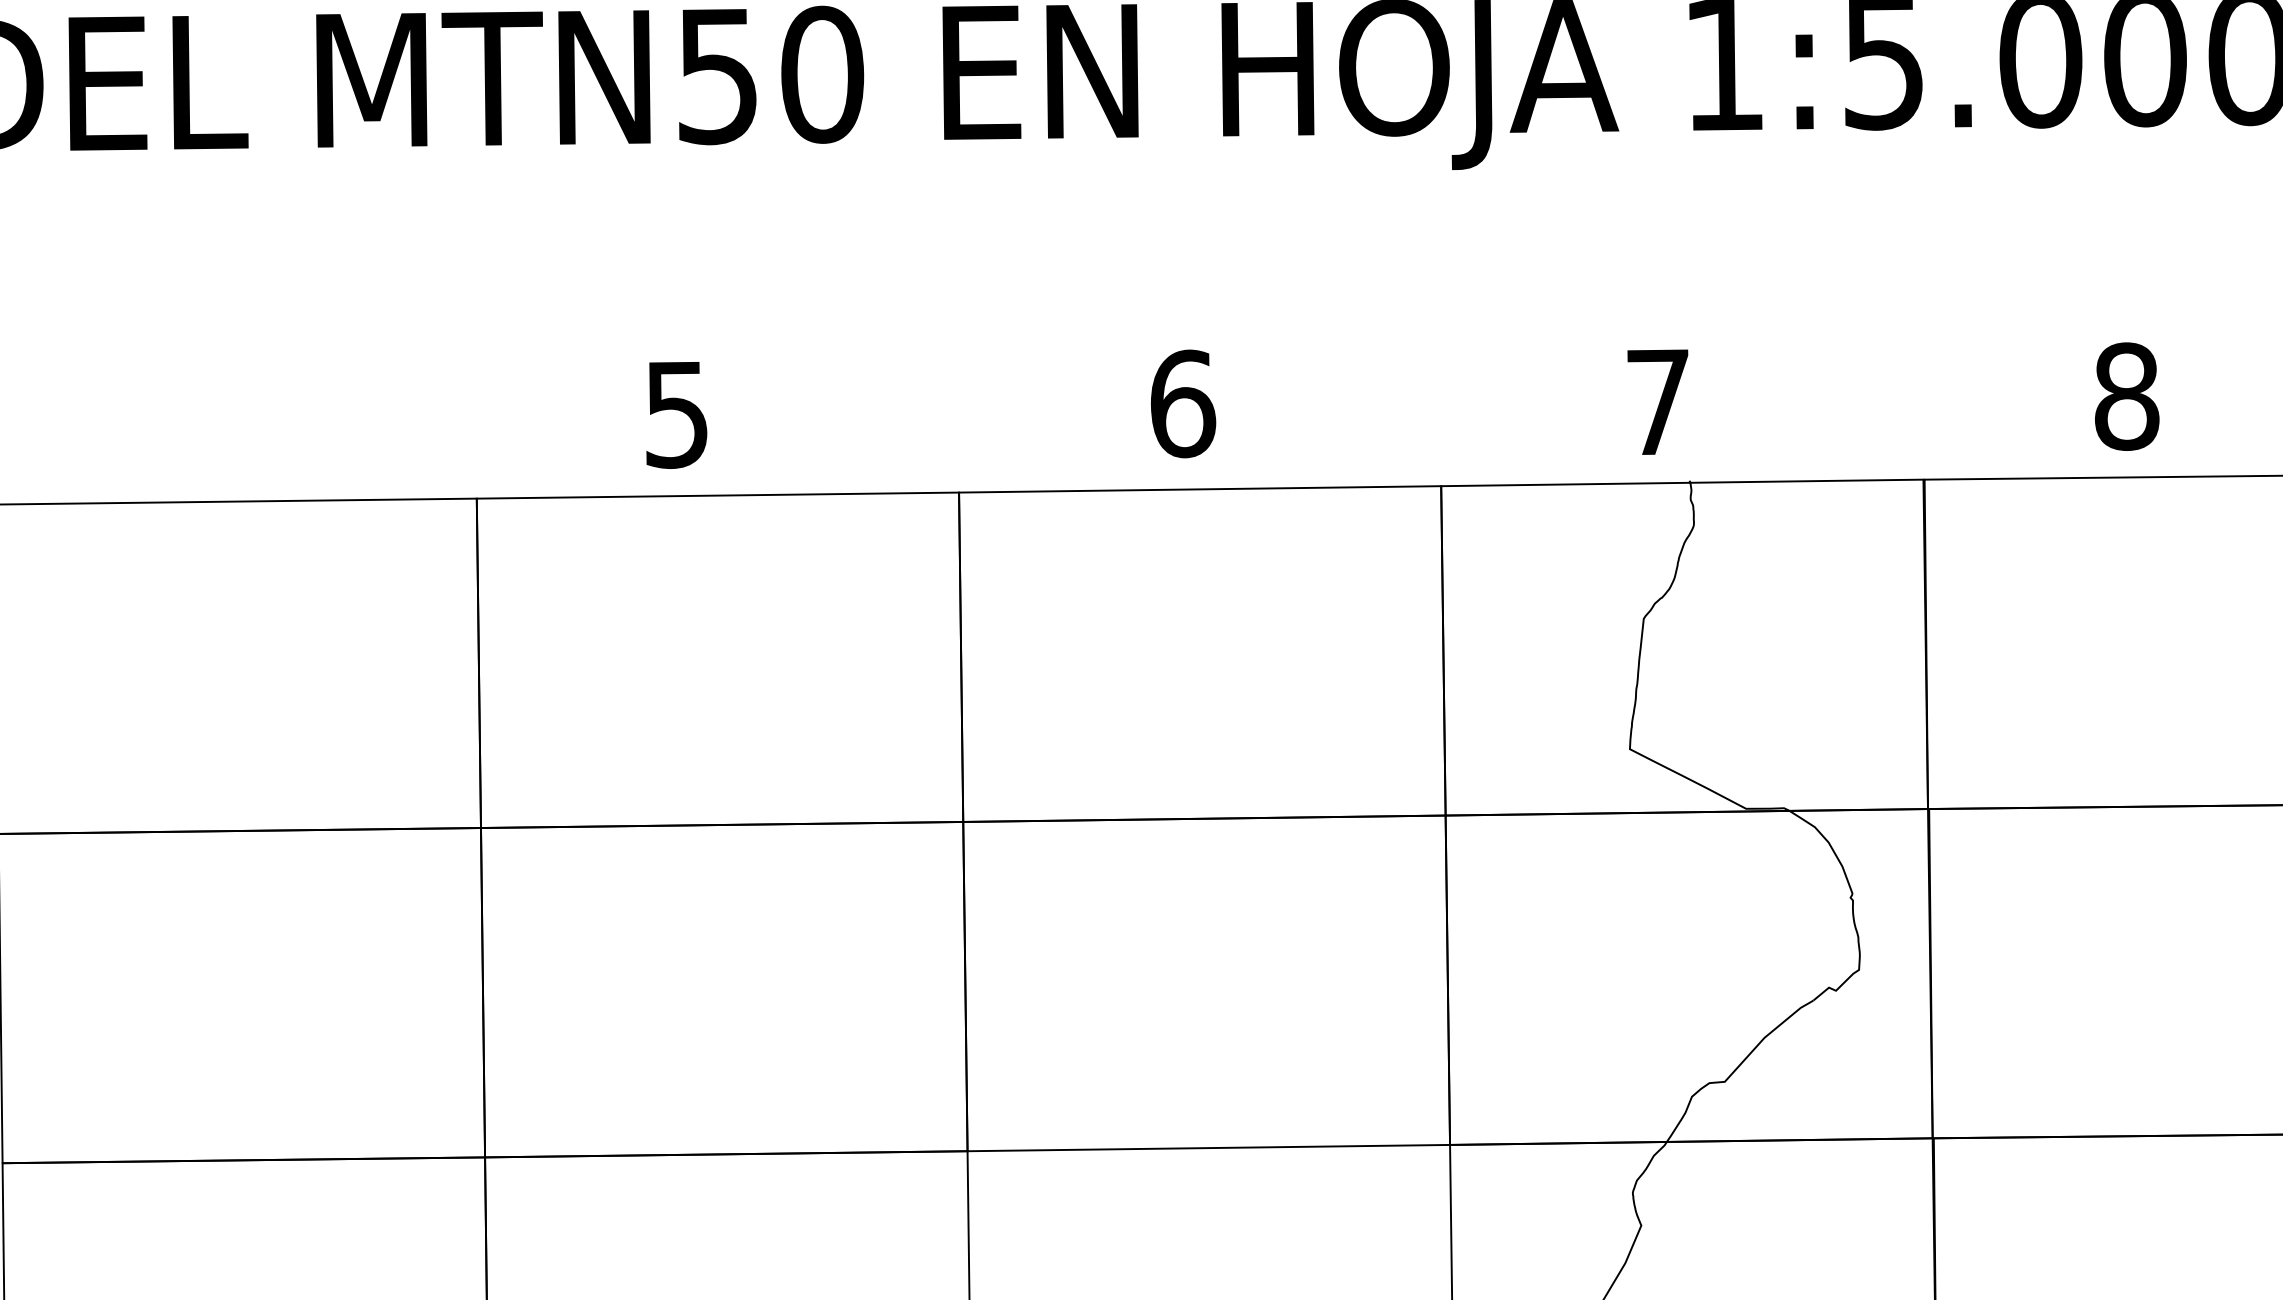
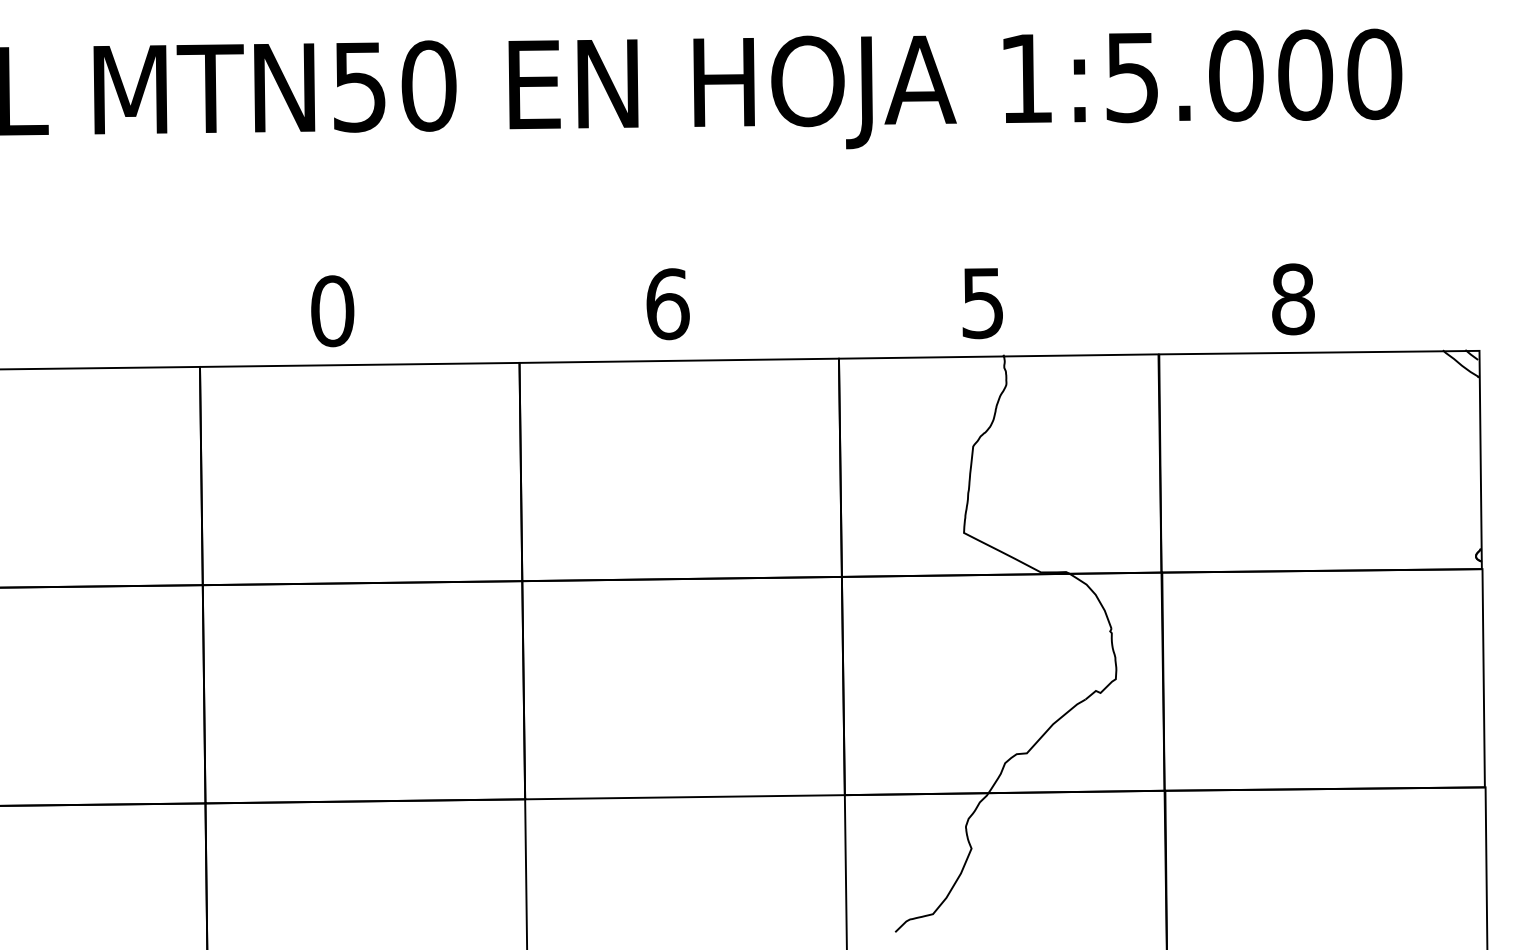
text: (1657, 402) -> (982, 303), 7 -> 5
text: (676, 414) -> (332, 311), 5 -> 0

